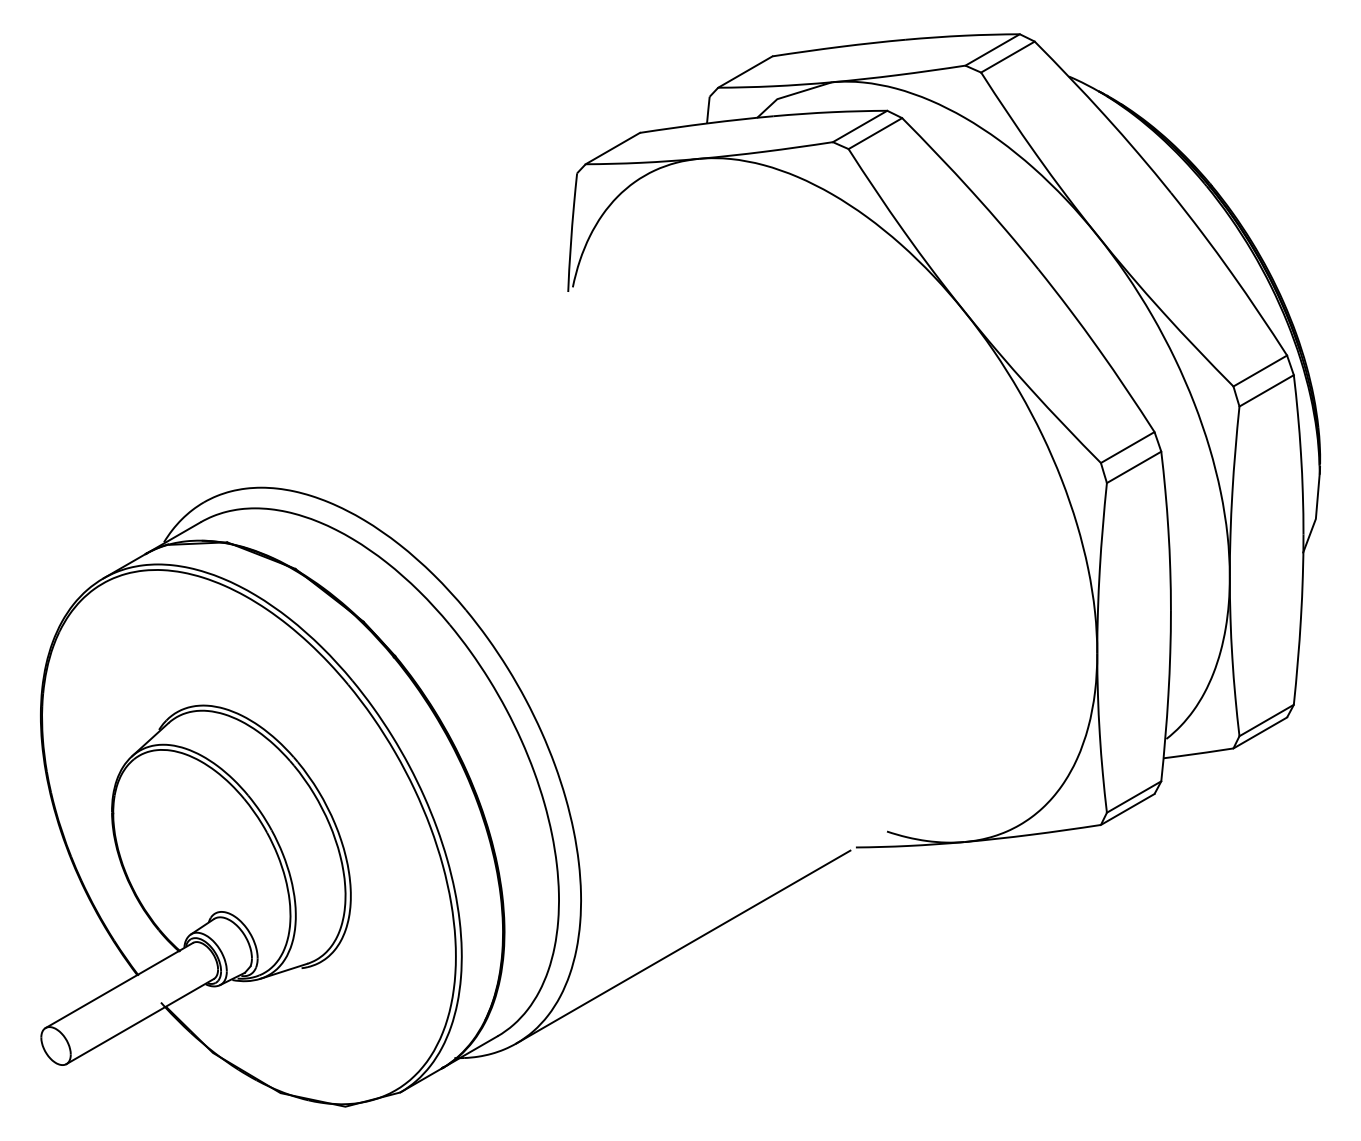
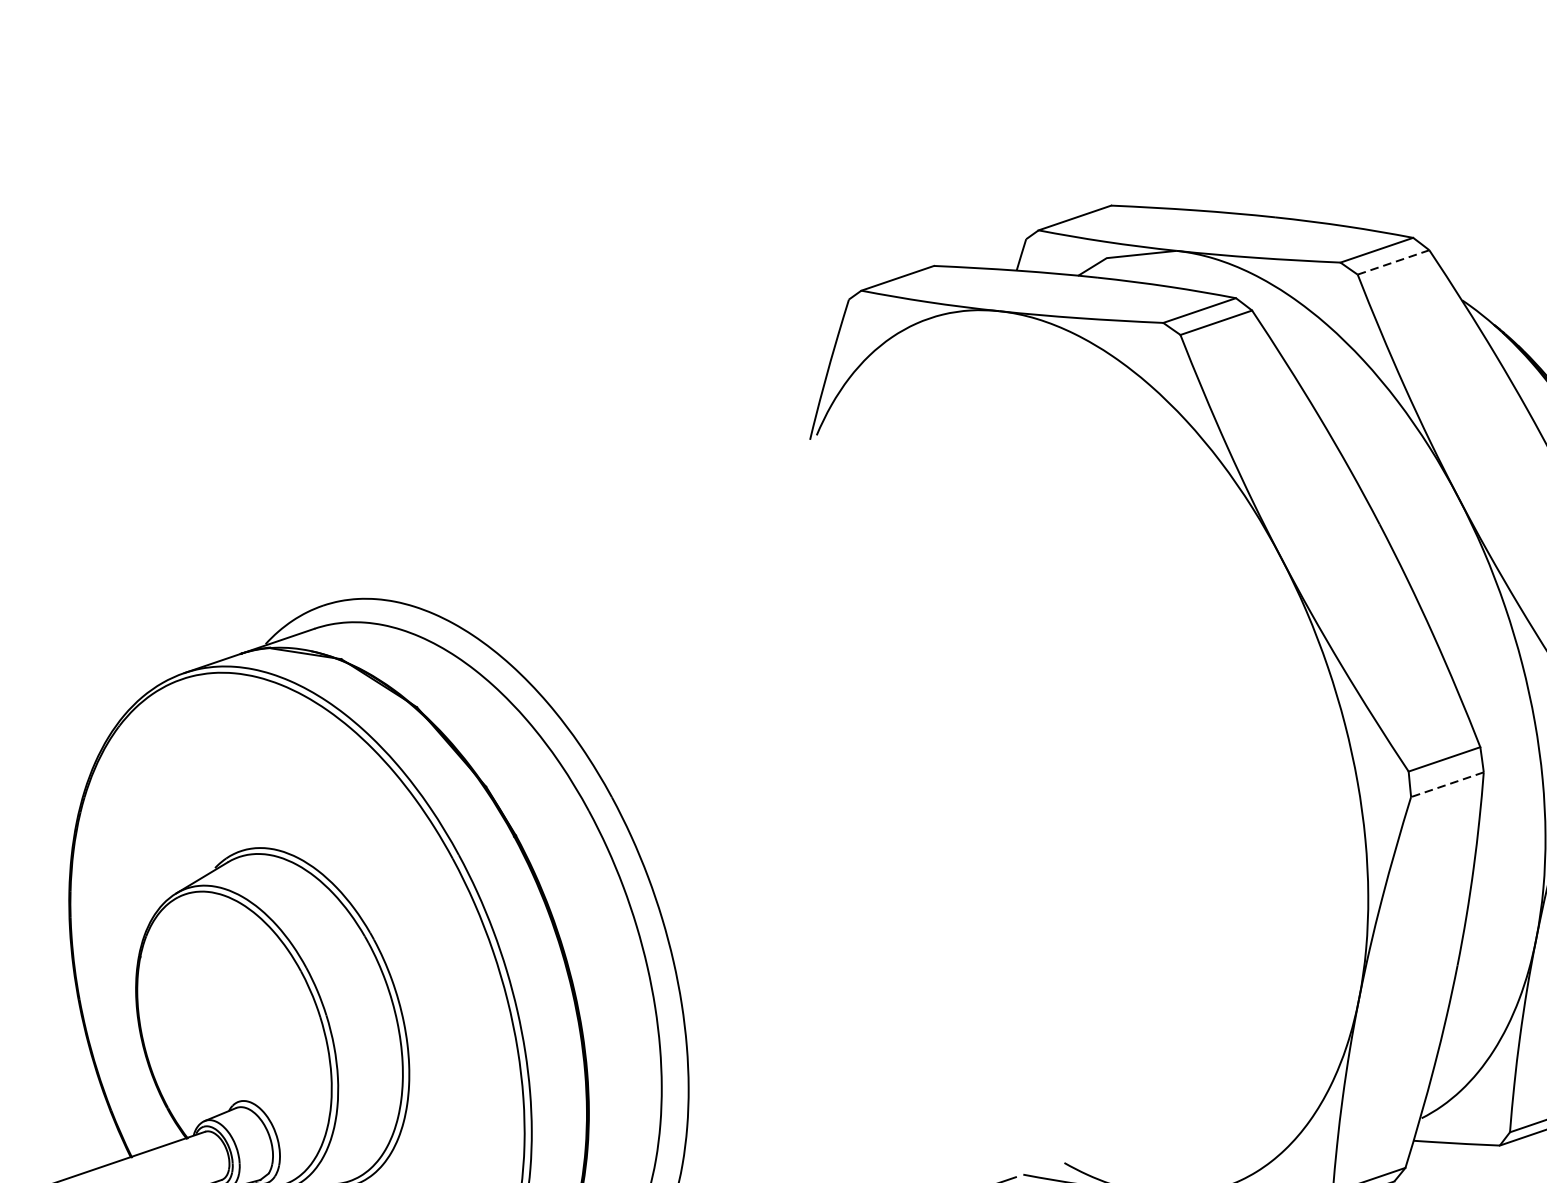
line: (1007, 57) -> (1392, 262), solid -> dashed
line: (1133, 467) -> (1446, 784), solid -> dashed

